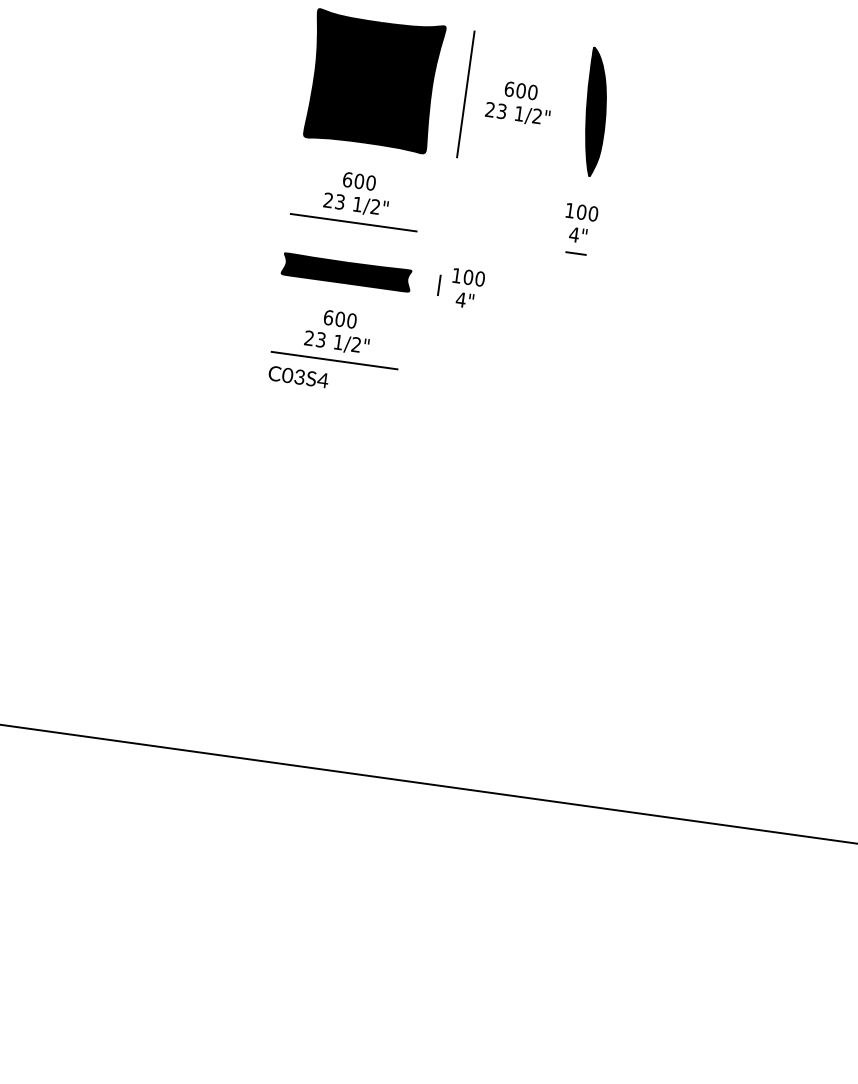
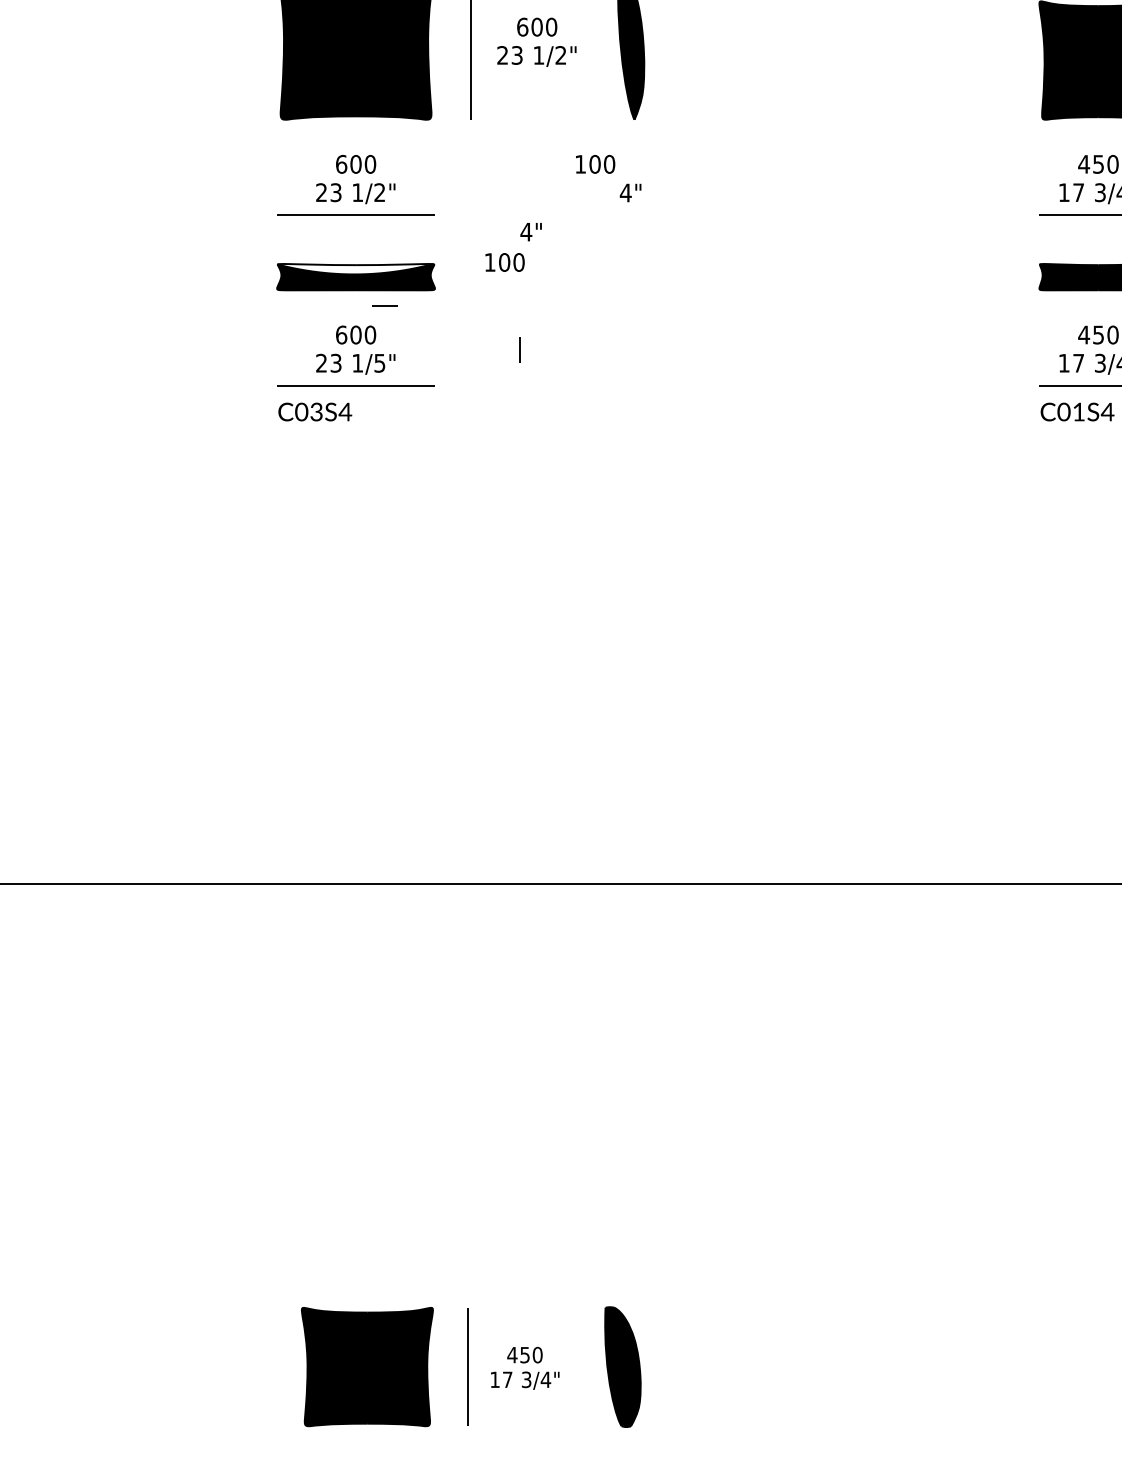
text: (582, 212) -> (595, 164), moved
line: (575, 252) -> (384, 305), moved
fill: (346, 266) -> (354, 269), removed
line: (439, 284) -> (519, 349), moved
text: (464, 300) -> (530, 232), moved
text: (356, 344) -> (379, 362), 1/2" -> 1/5"

